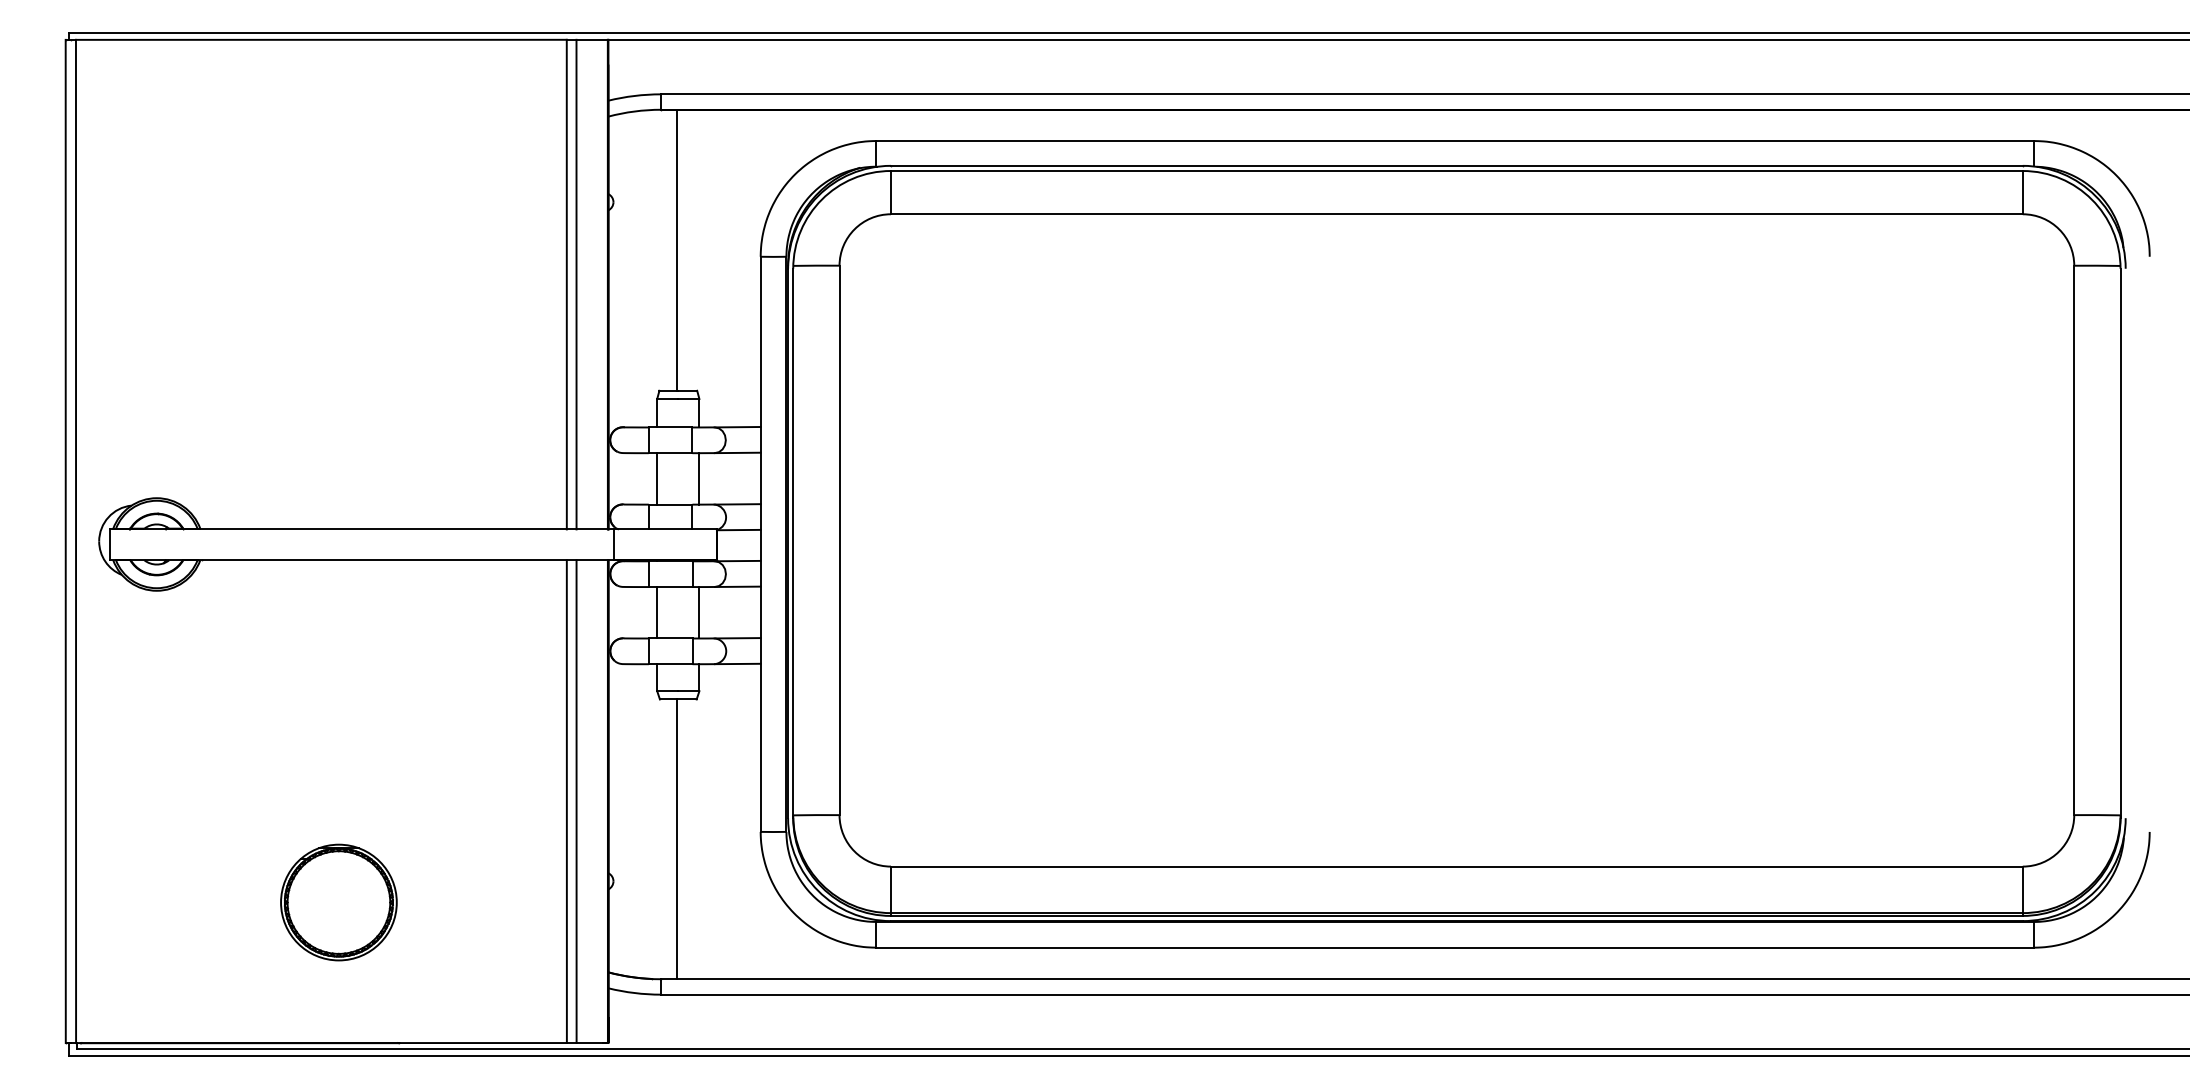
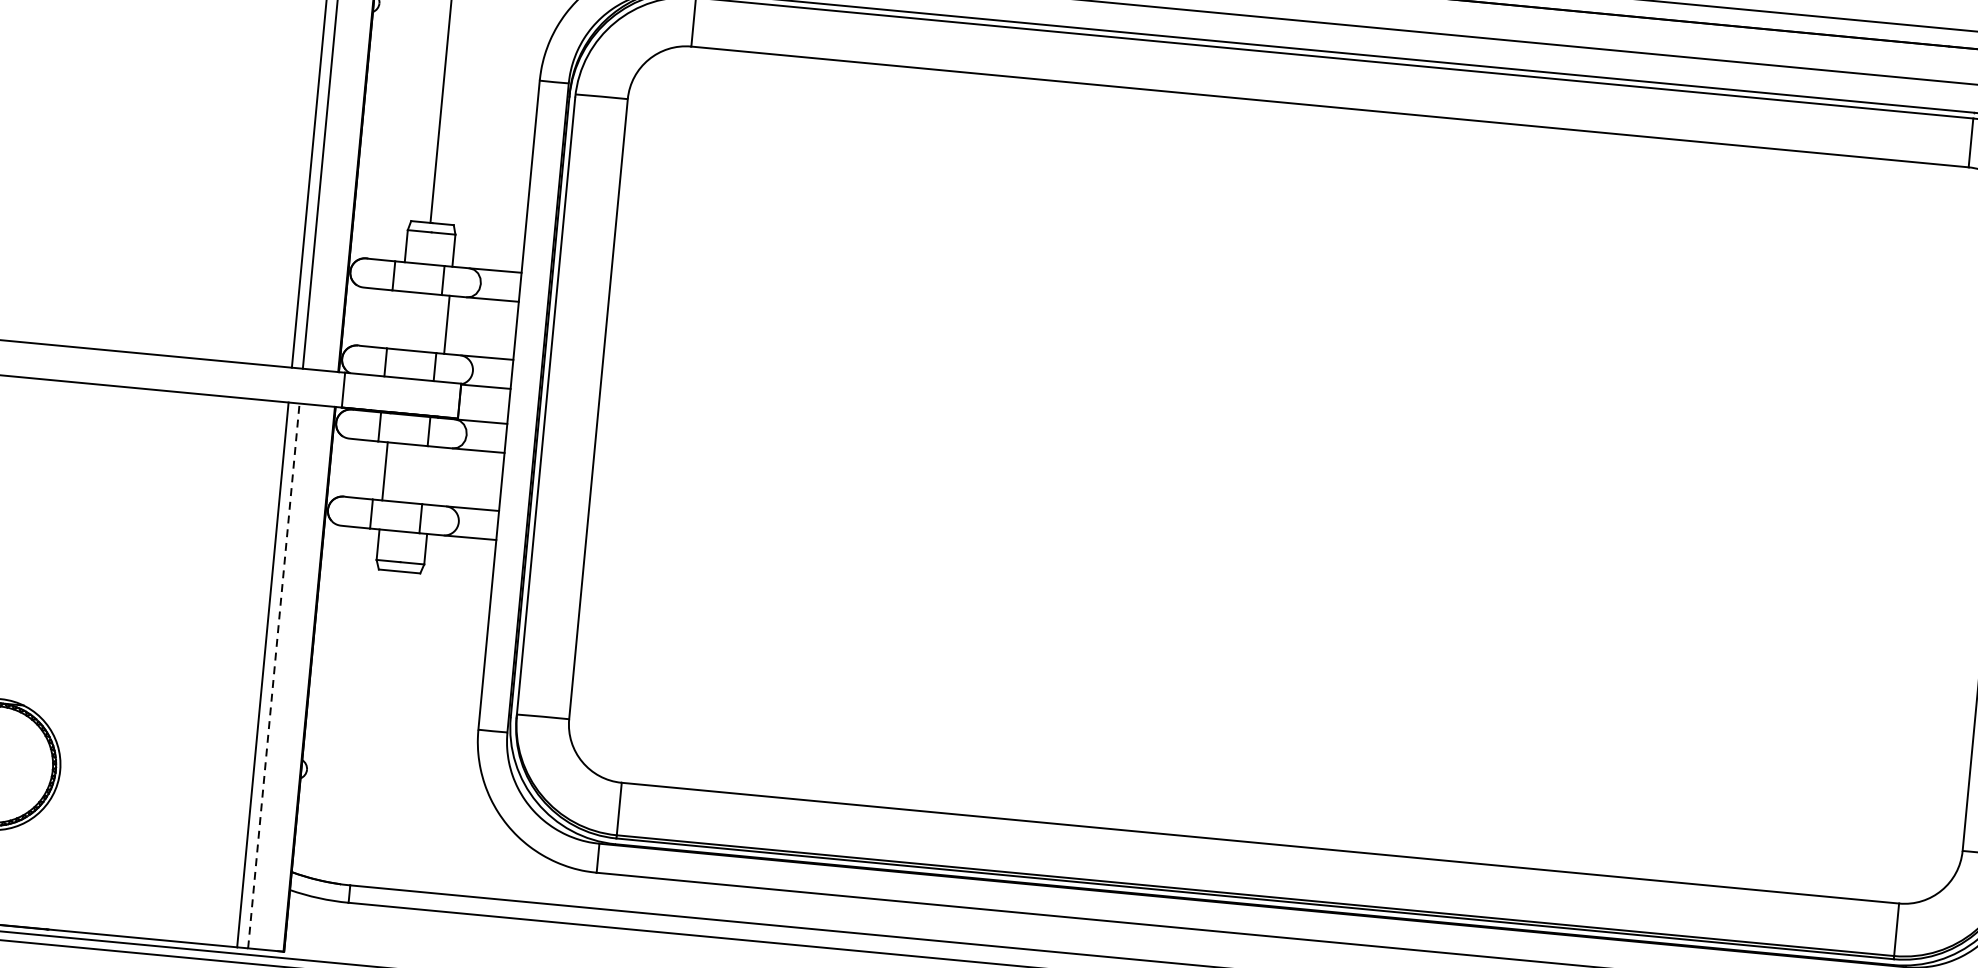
line: (657, 478) -> (399, 319), removed
line: (699, 612) -> (432, 475), removed
line: (576, 801) -> (273, 675), solid -> dashed
line: (676, 839) -> (382, 729), removed

